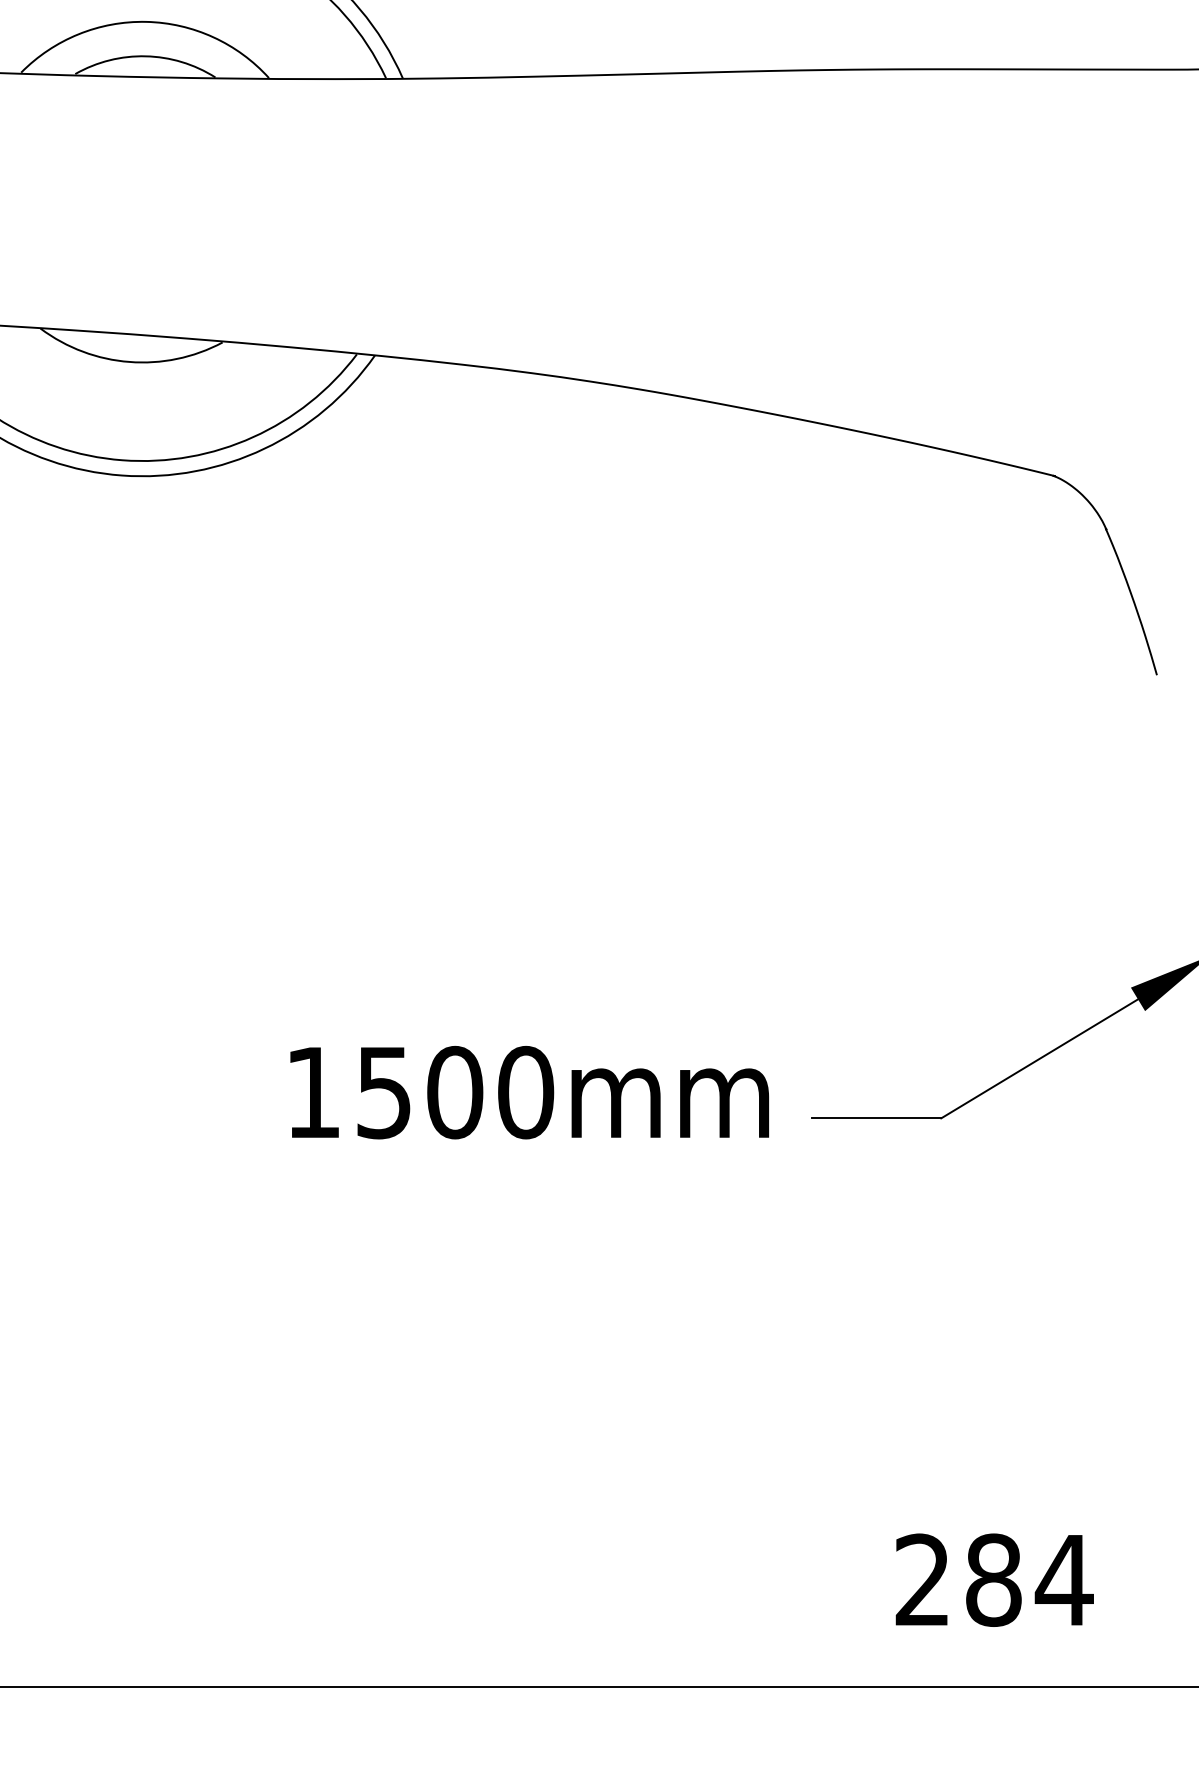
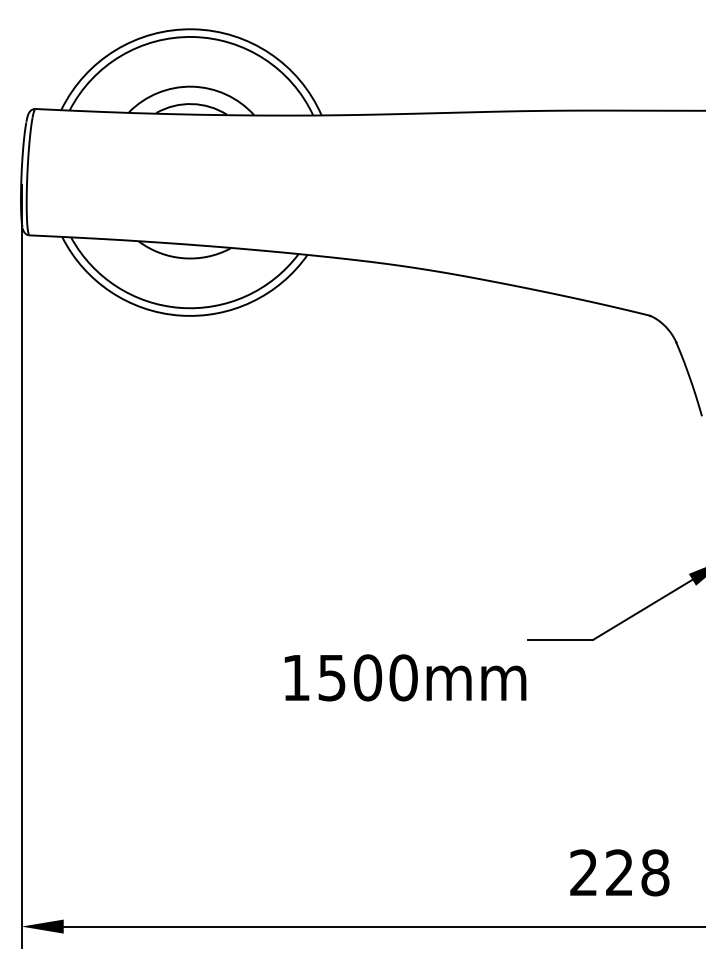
text: (529, 1091) -> (405, 677), moved
text: (1029, 1579) -> (637, 872), 284 -> 228

